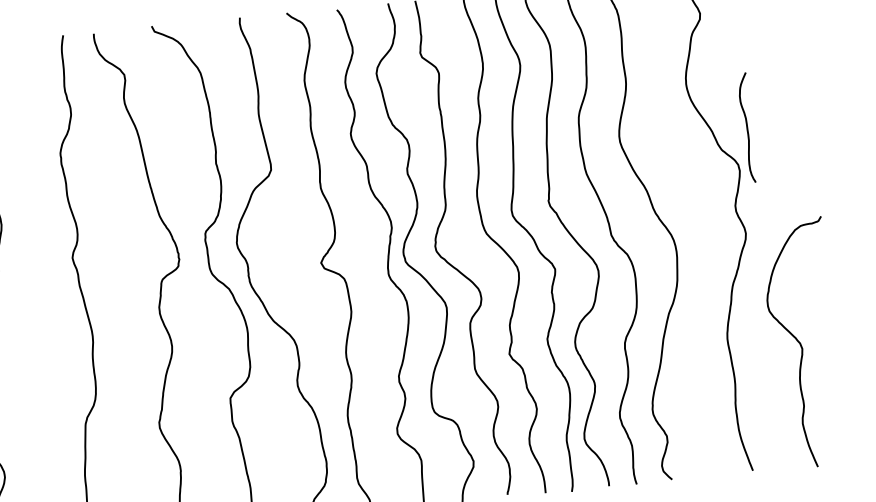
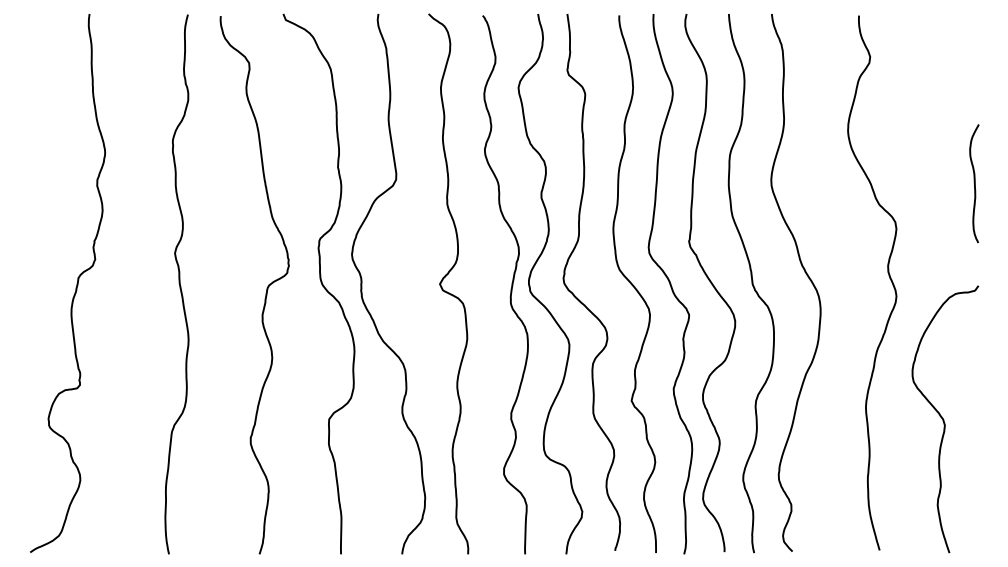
curve: (746, 127) -> (974, 183), moved

